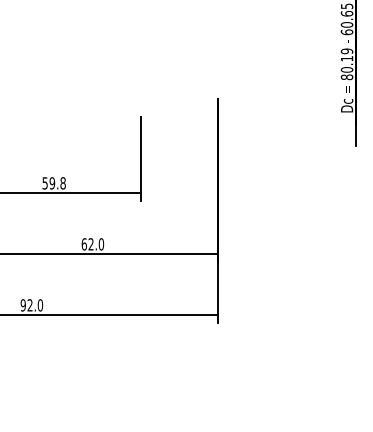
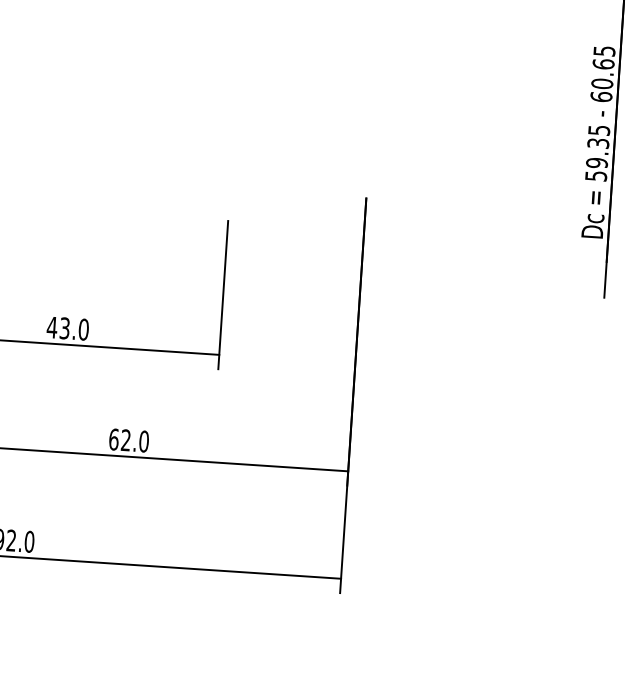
text: (346, 64) -> (596, 153), 80.19 -> 59.35
text: (53, 183) -> (66, 328), 59.8 -> 43.0

